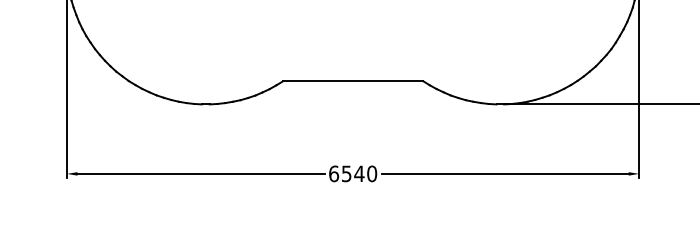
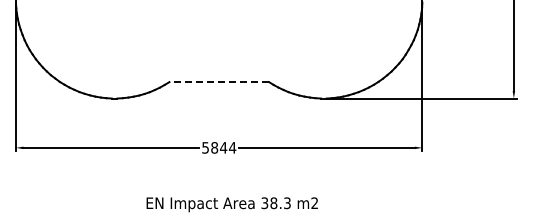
line: (353, 81) -> (219, 82), solid -> dashed
text: (353, 173) -> (219, 147), 6540 -> 5844

